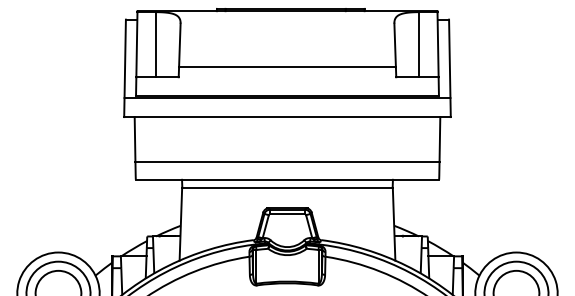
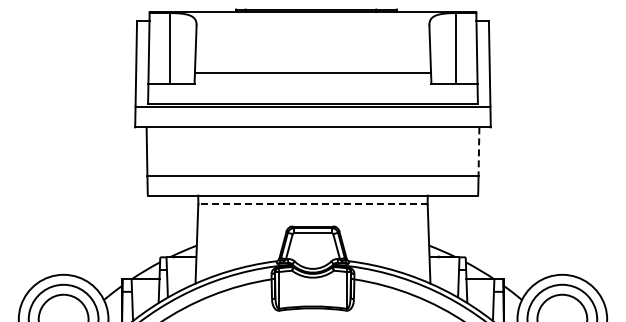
line: (439, 140) -> (478, 152), solid -> dashed
line: (287, 187) -> (313, 204), solid -> dashed

